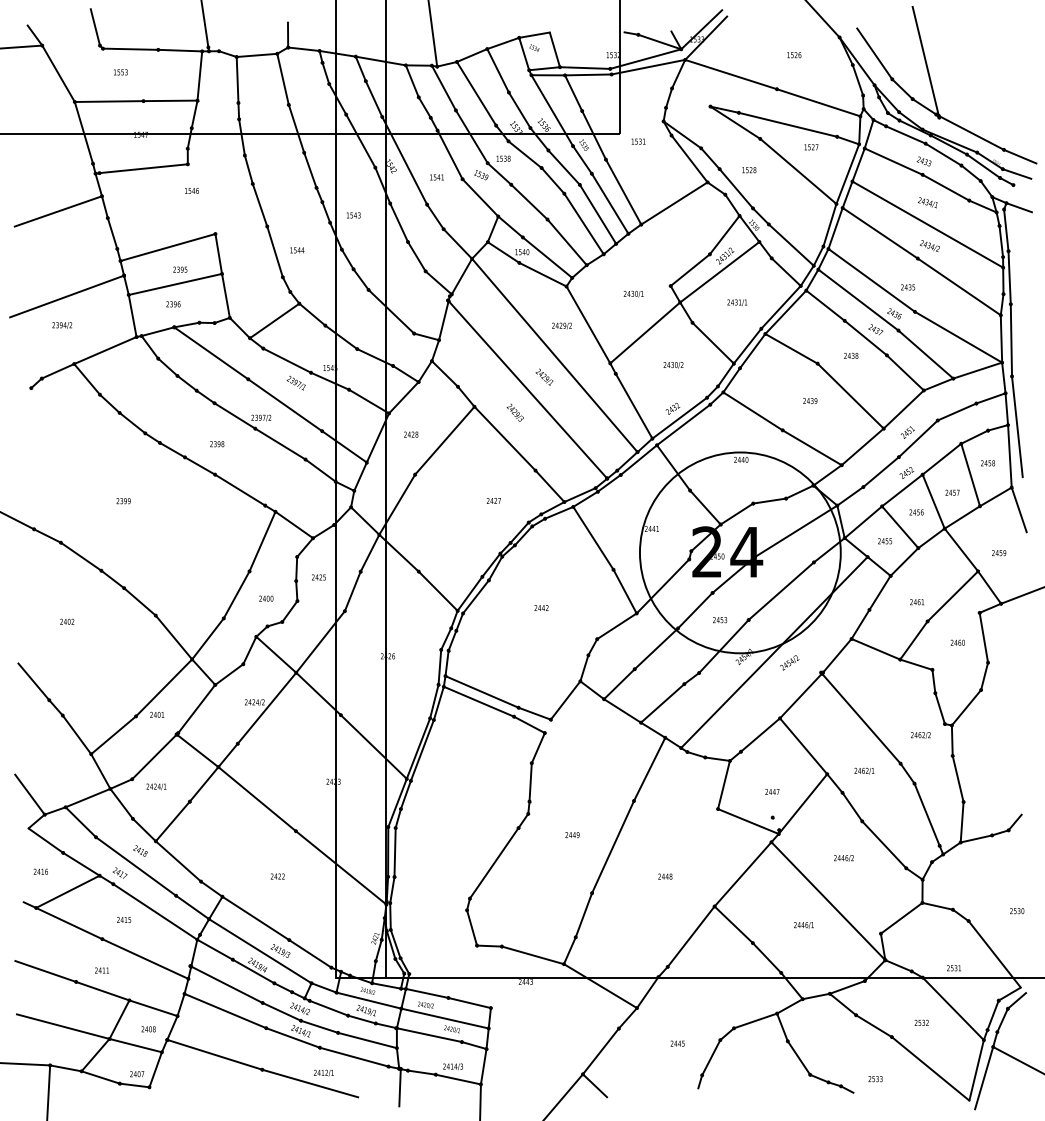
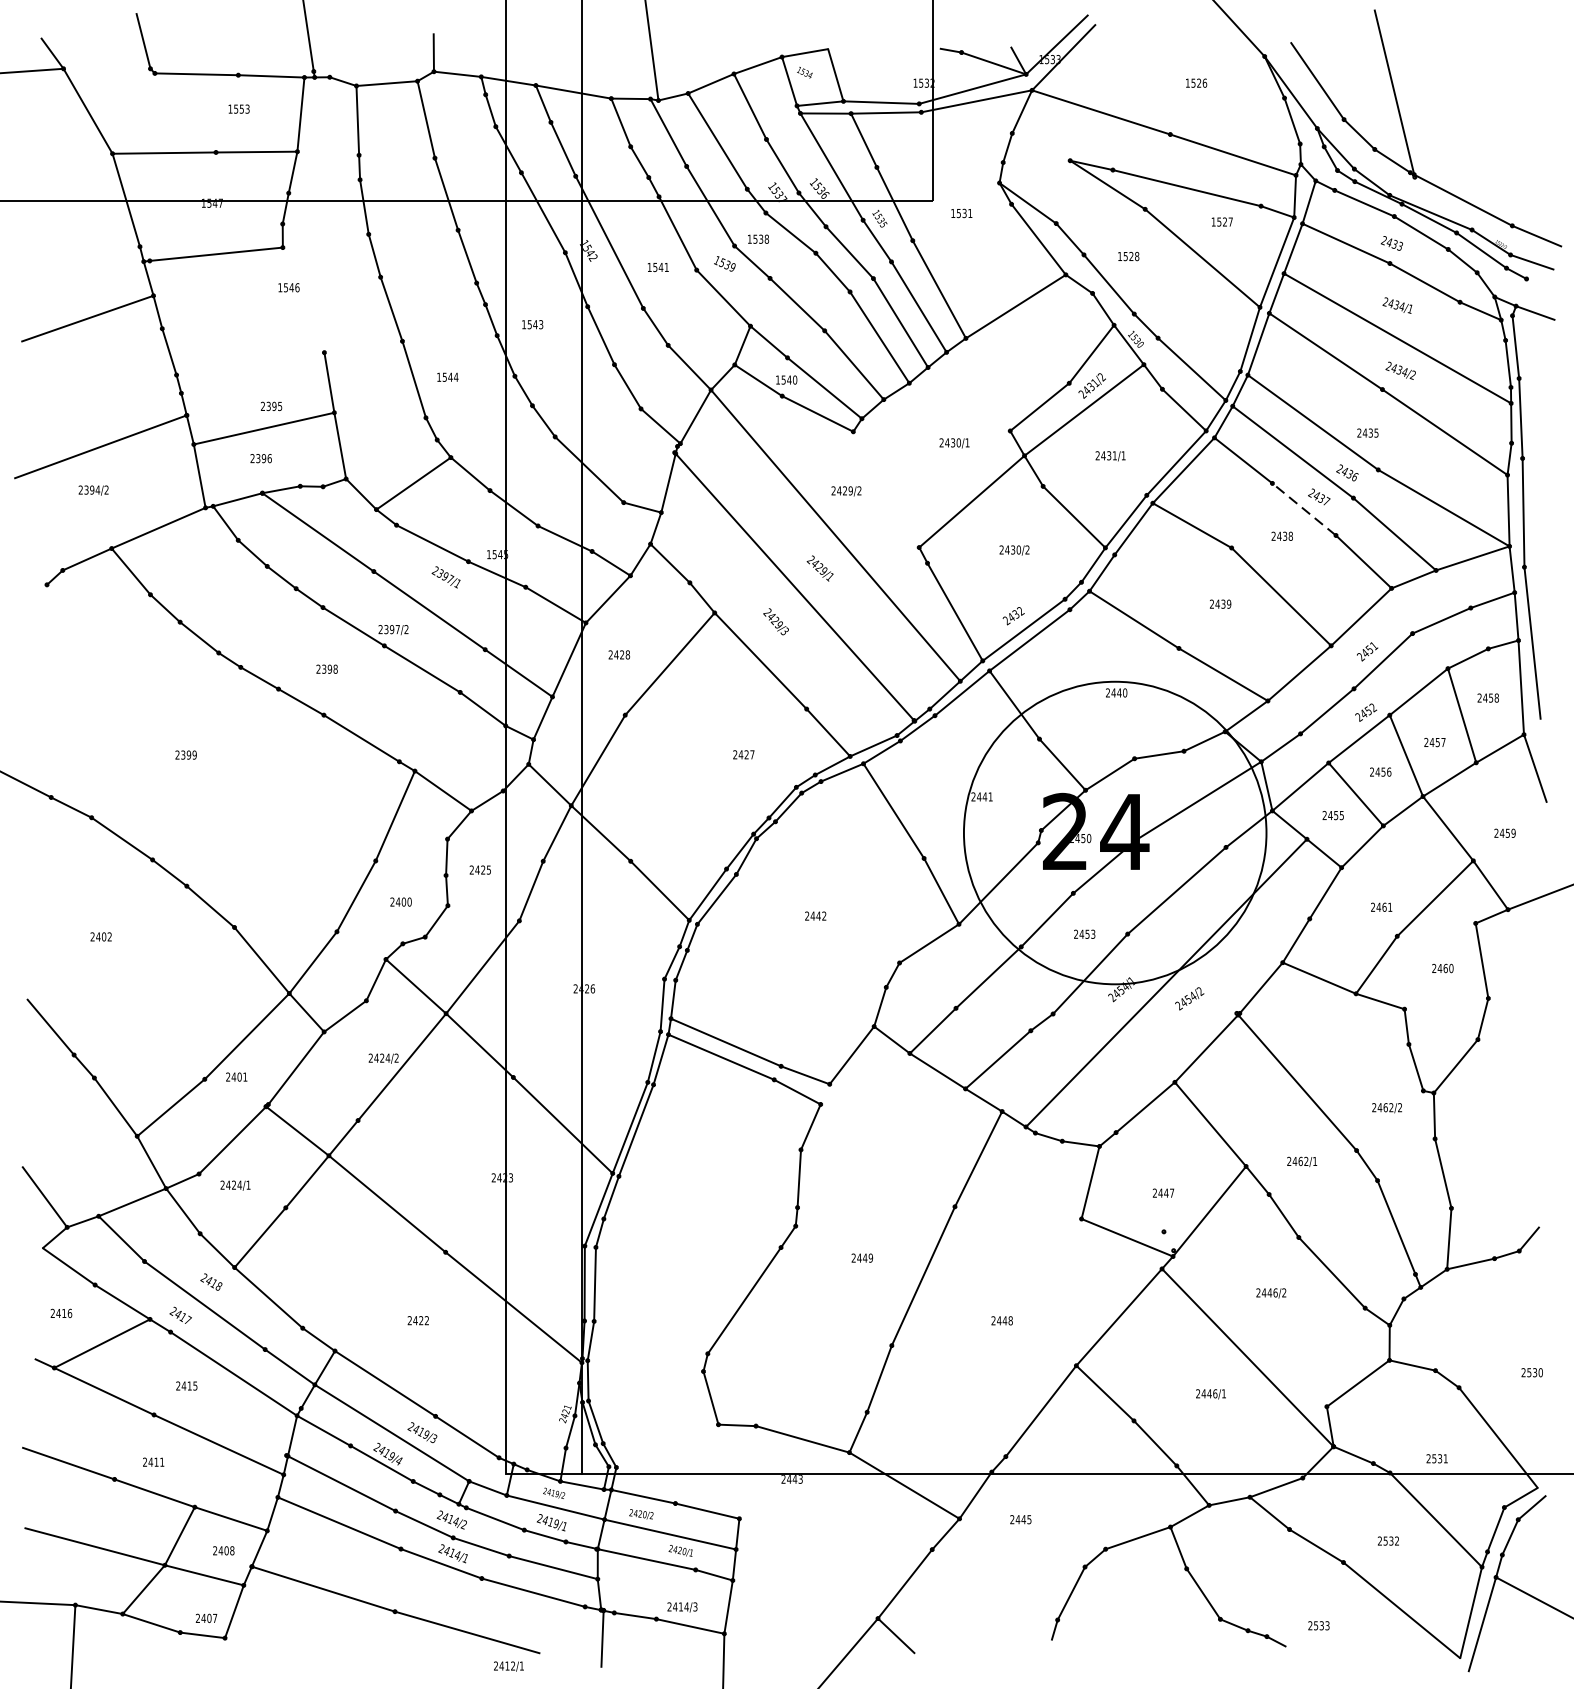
text: (120, 72) -> (238, 109), moved
line: (167, 247) -> (252, 372), removed
line: (588, 324) -> (886, 488), removed
line: (865, 337) -> (1303, 508), solid -> dashed
text: (677, 1043) -> (1020, 1519), moved
text: (323, 1072) -> (508, 1665), moved

